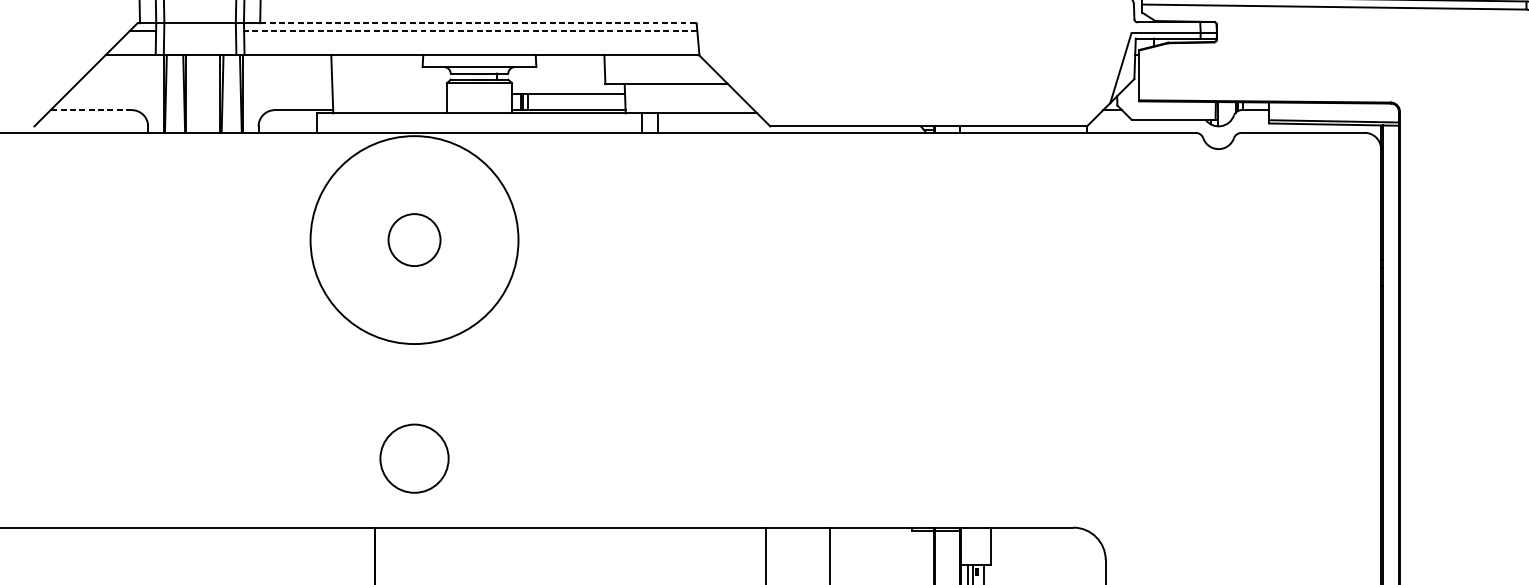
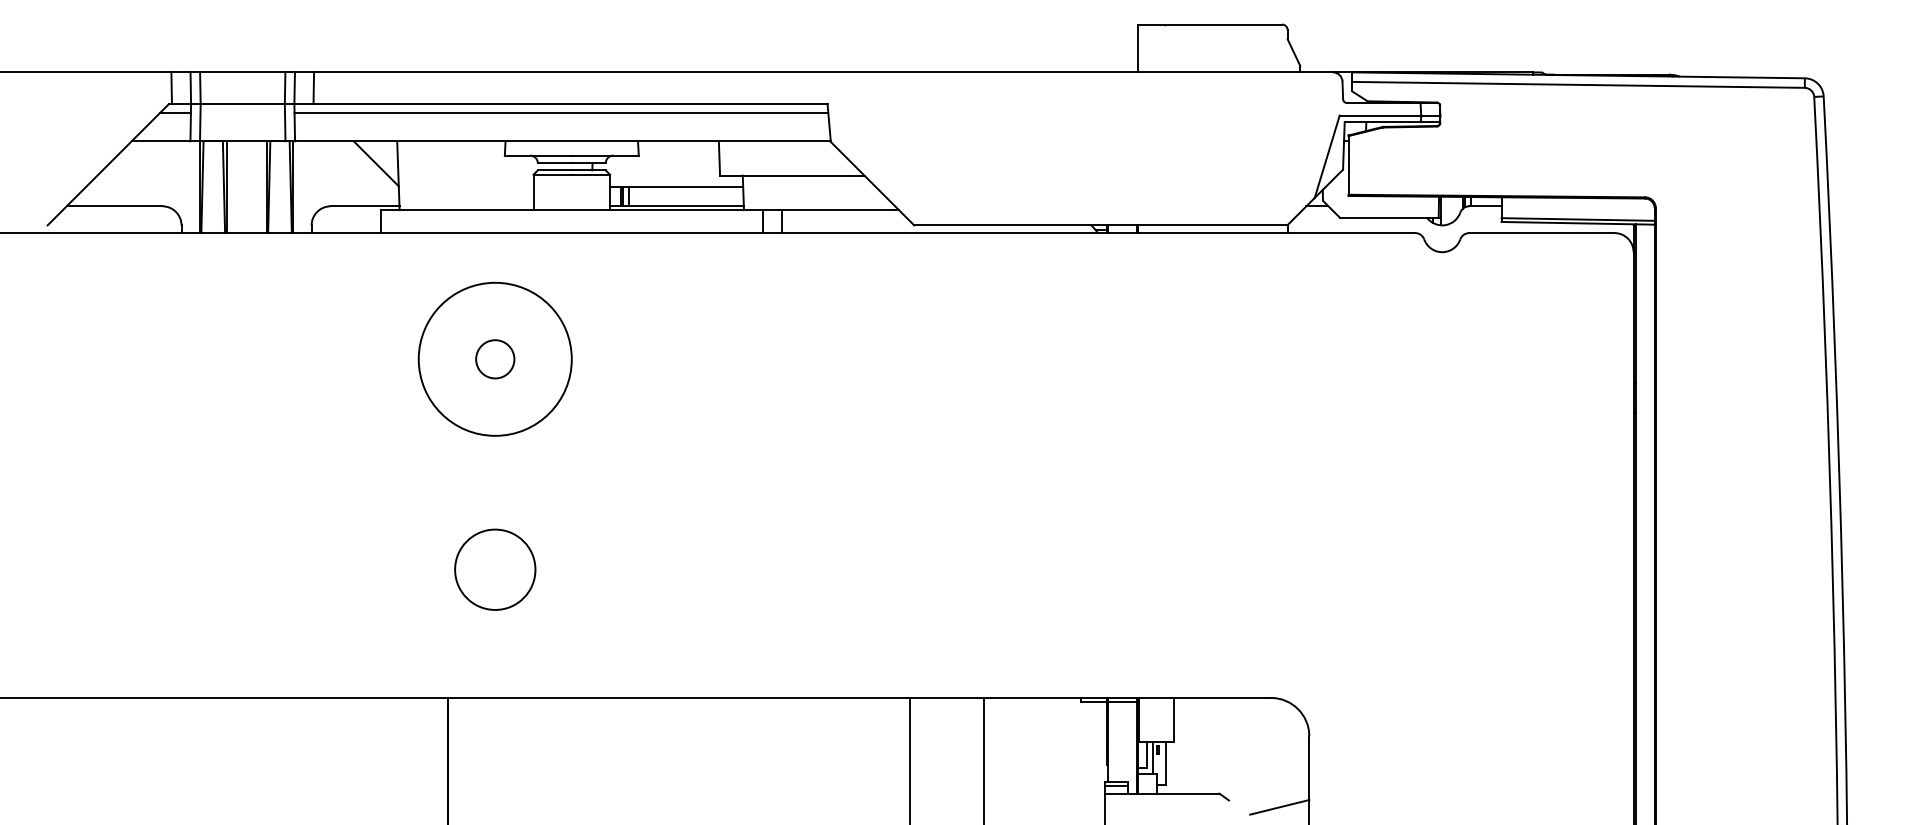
line: (478, 22) -> (570, 103), dashed -> solid
line: (470, 31) -> (561, 113), dashed -> solid
line: (312, 73) -> (375, 163), added
line: (91, 110) -> (114, 206), dashed -> solid
circle: (413, 239) -> (494, 358), size x0.62
circle: (414, 240) -> (495, 359), size x0.62
circle: (414, 458) -> (495, 569), moved

